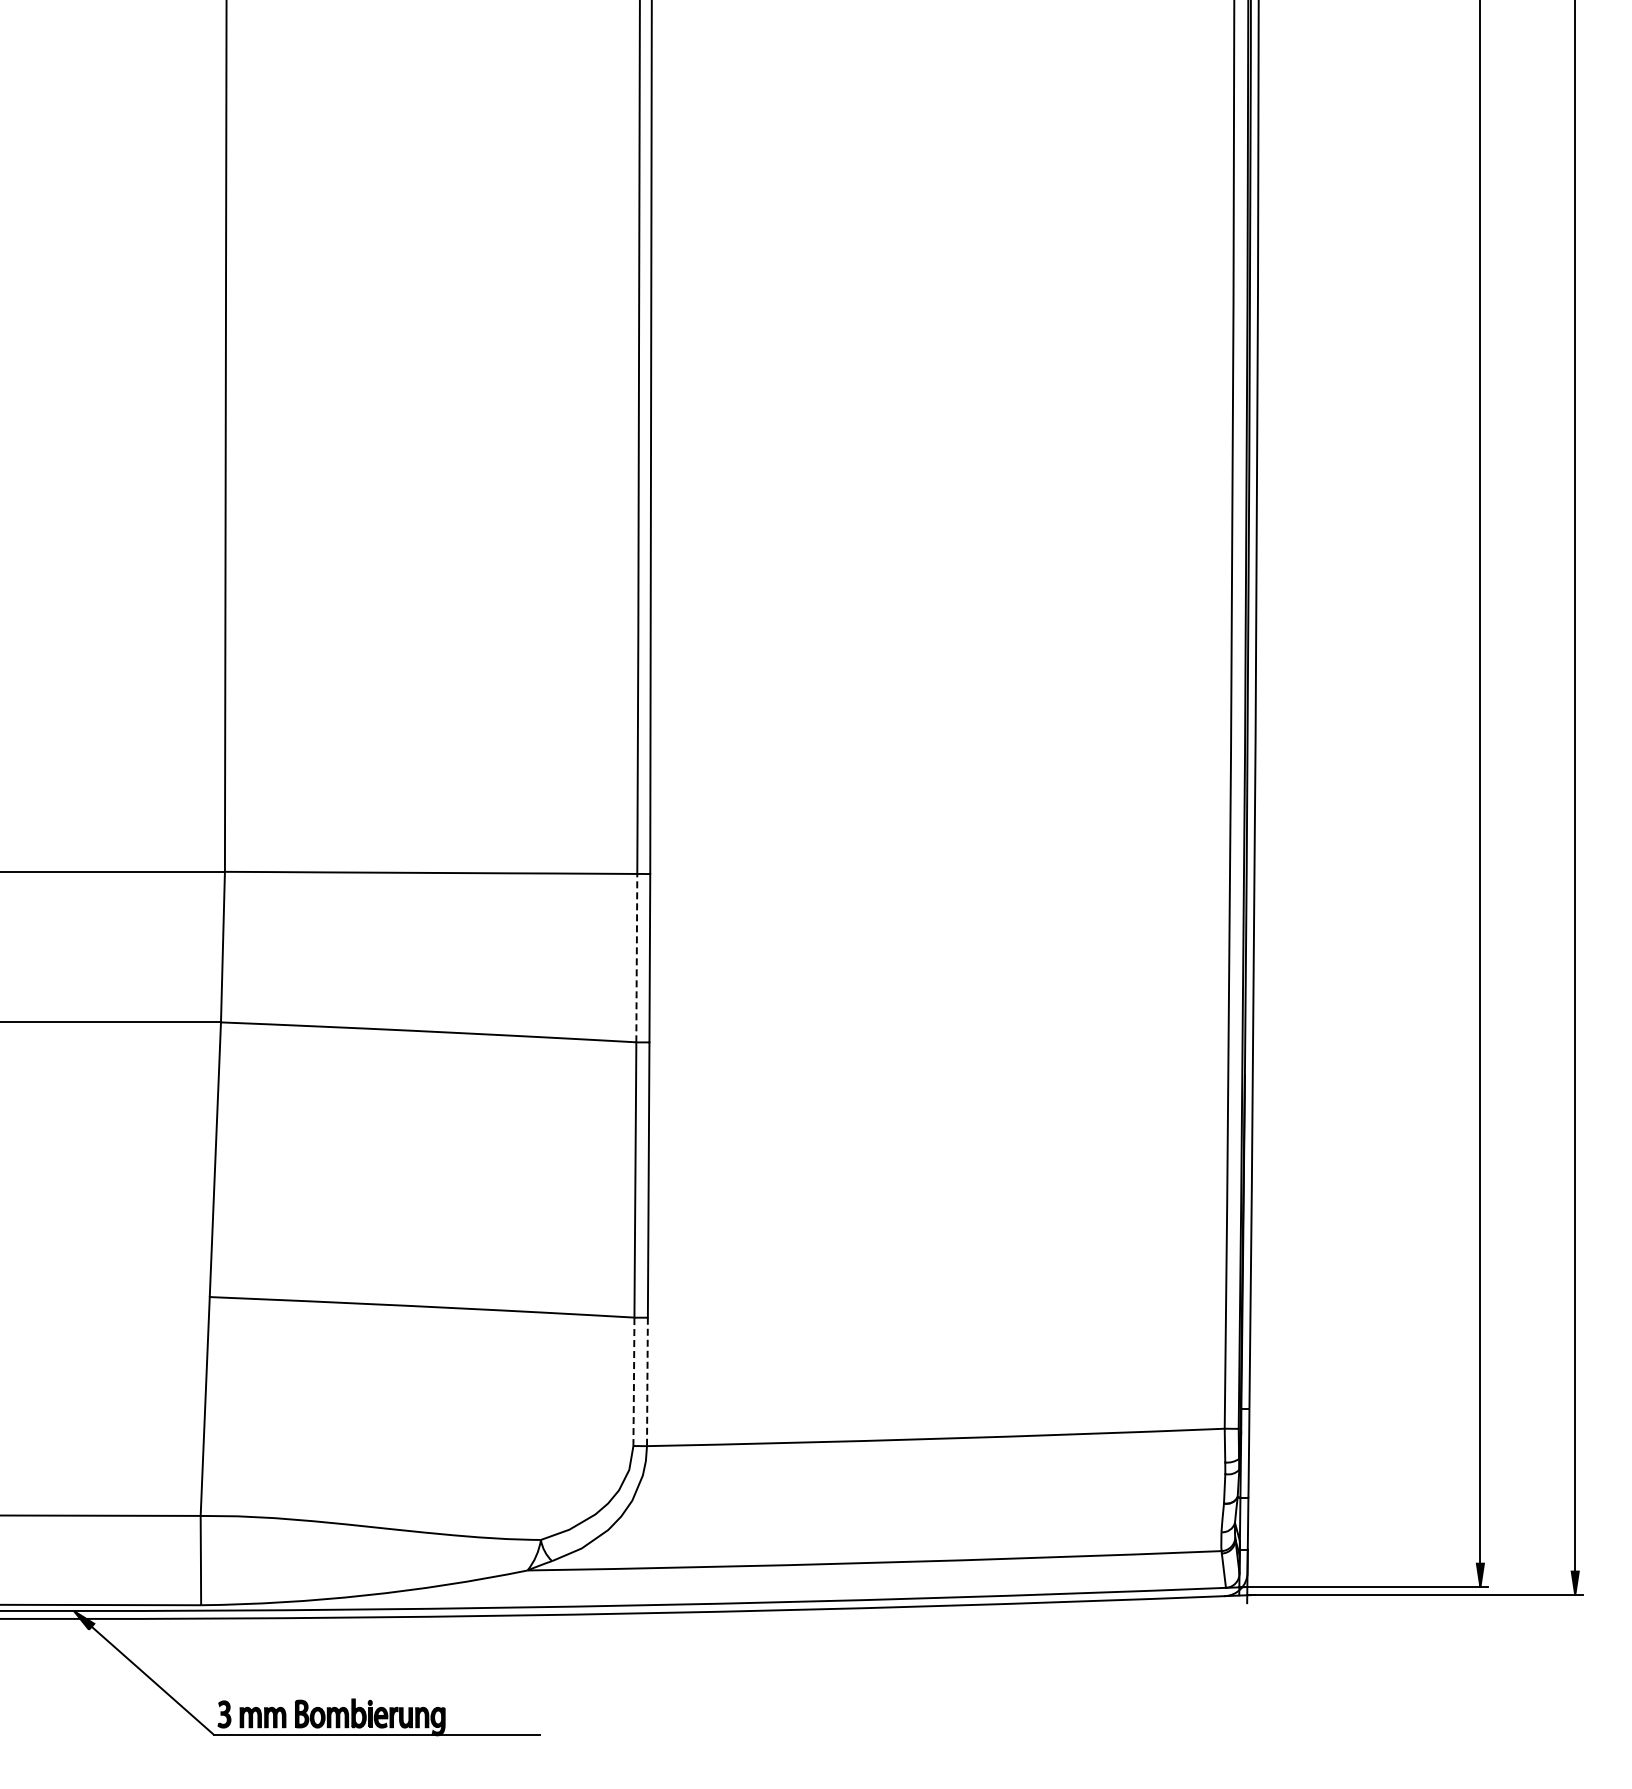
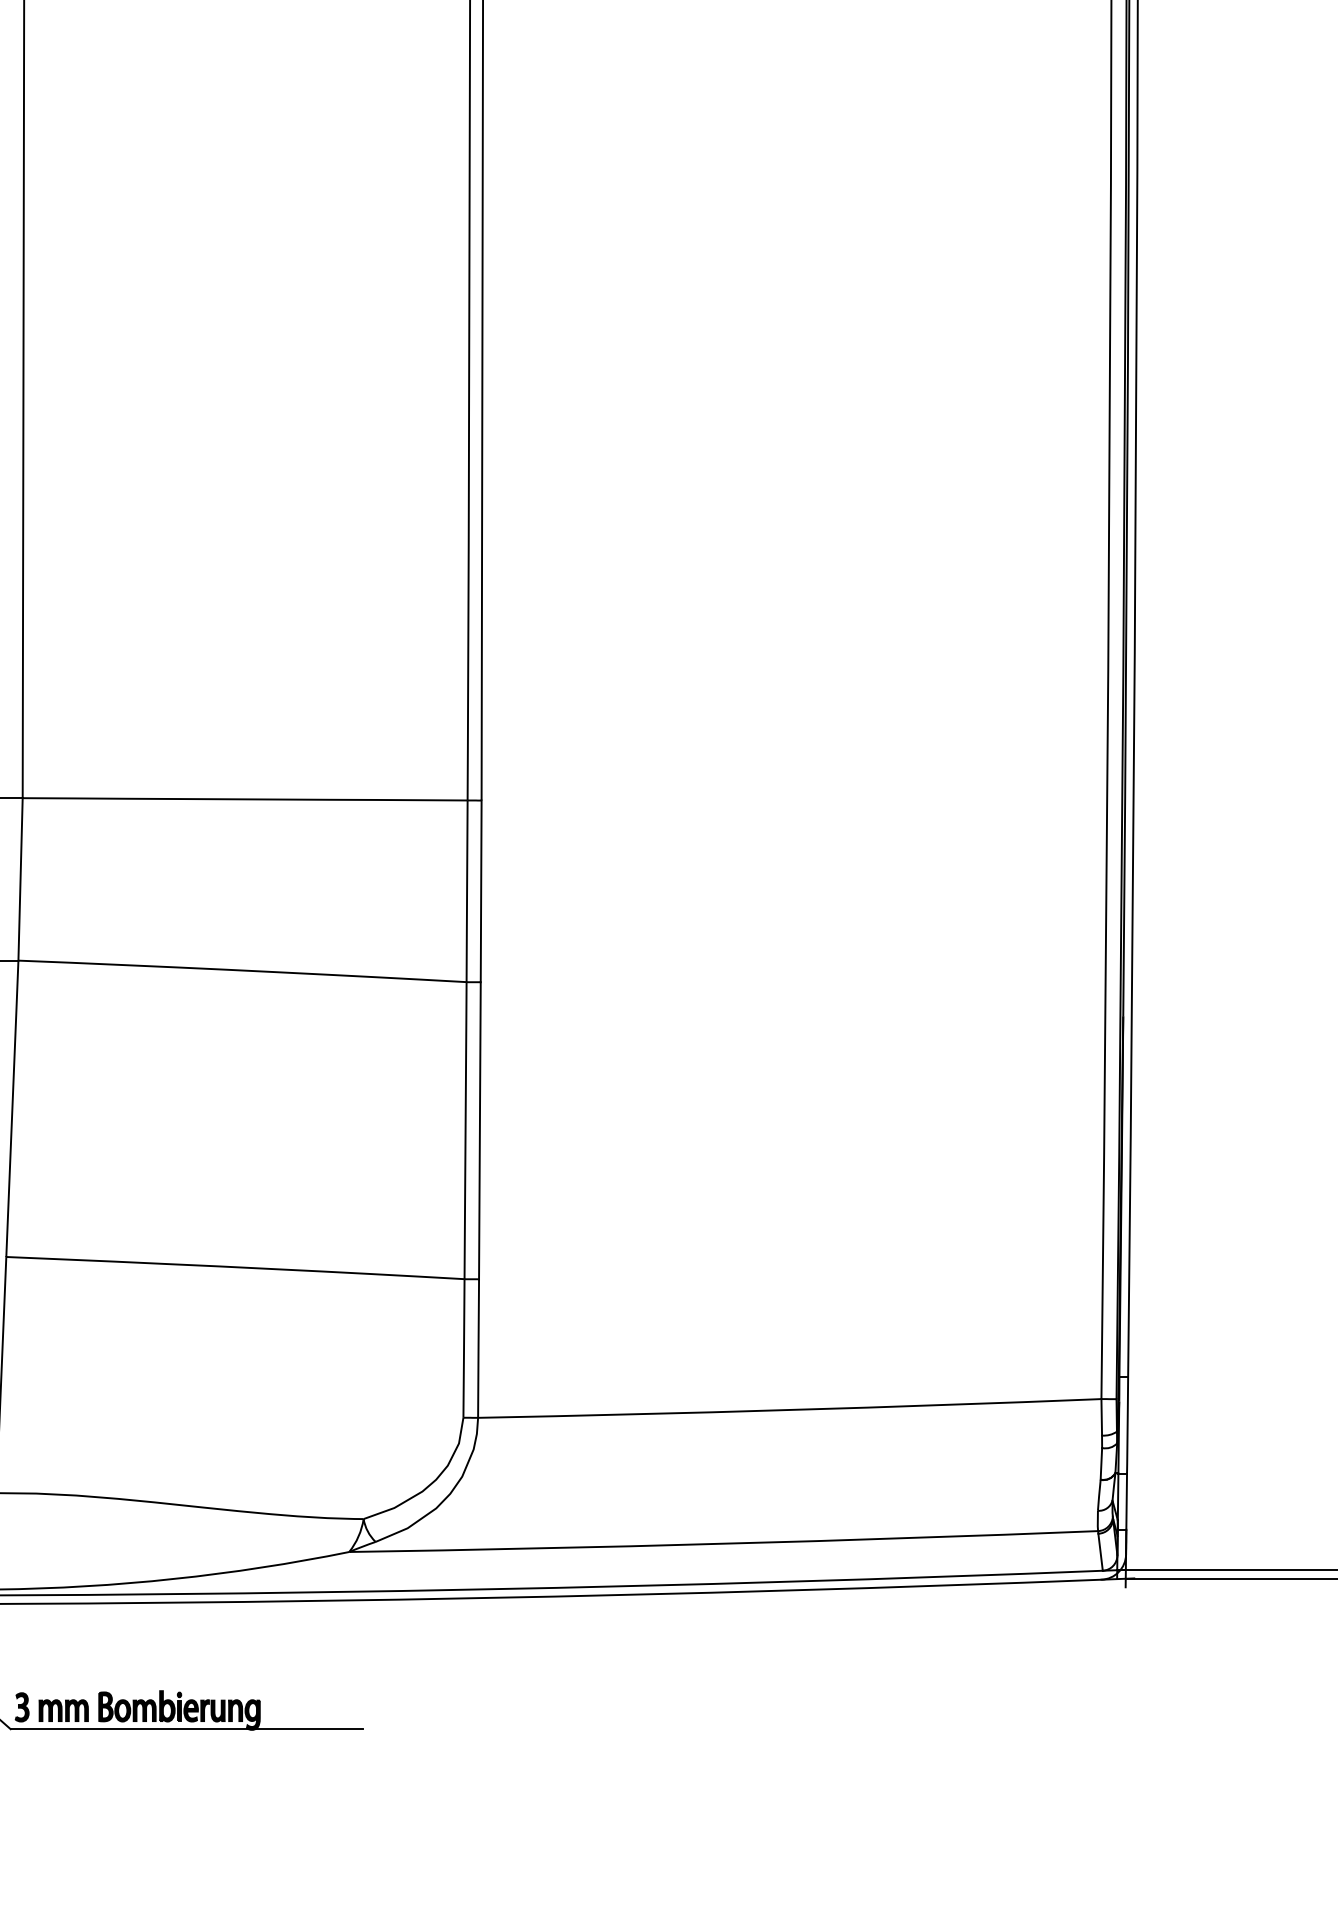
line: (636, 958) -> (466, 891), dashed -> solid
line: (633, 1381) -> (463, 1348), dashed -> solid
line: (647, 1382) -> (478, 1349), dashed -> solid

